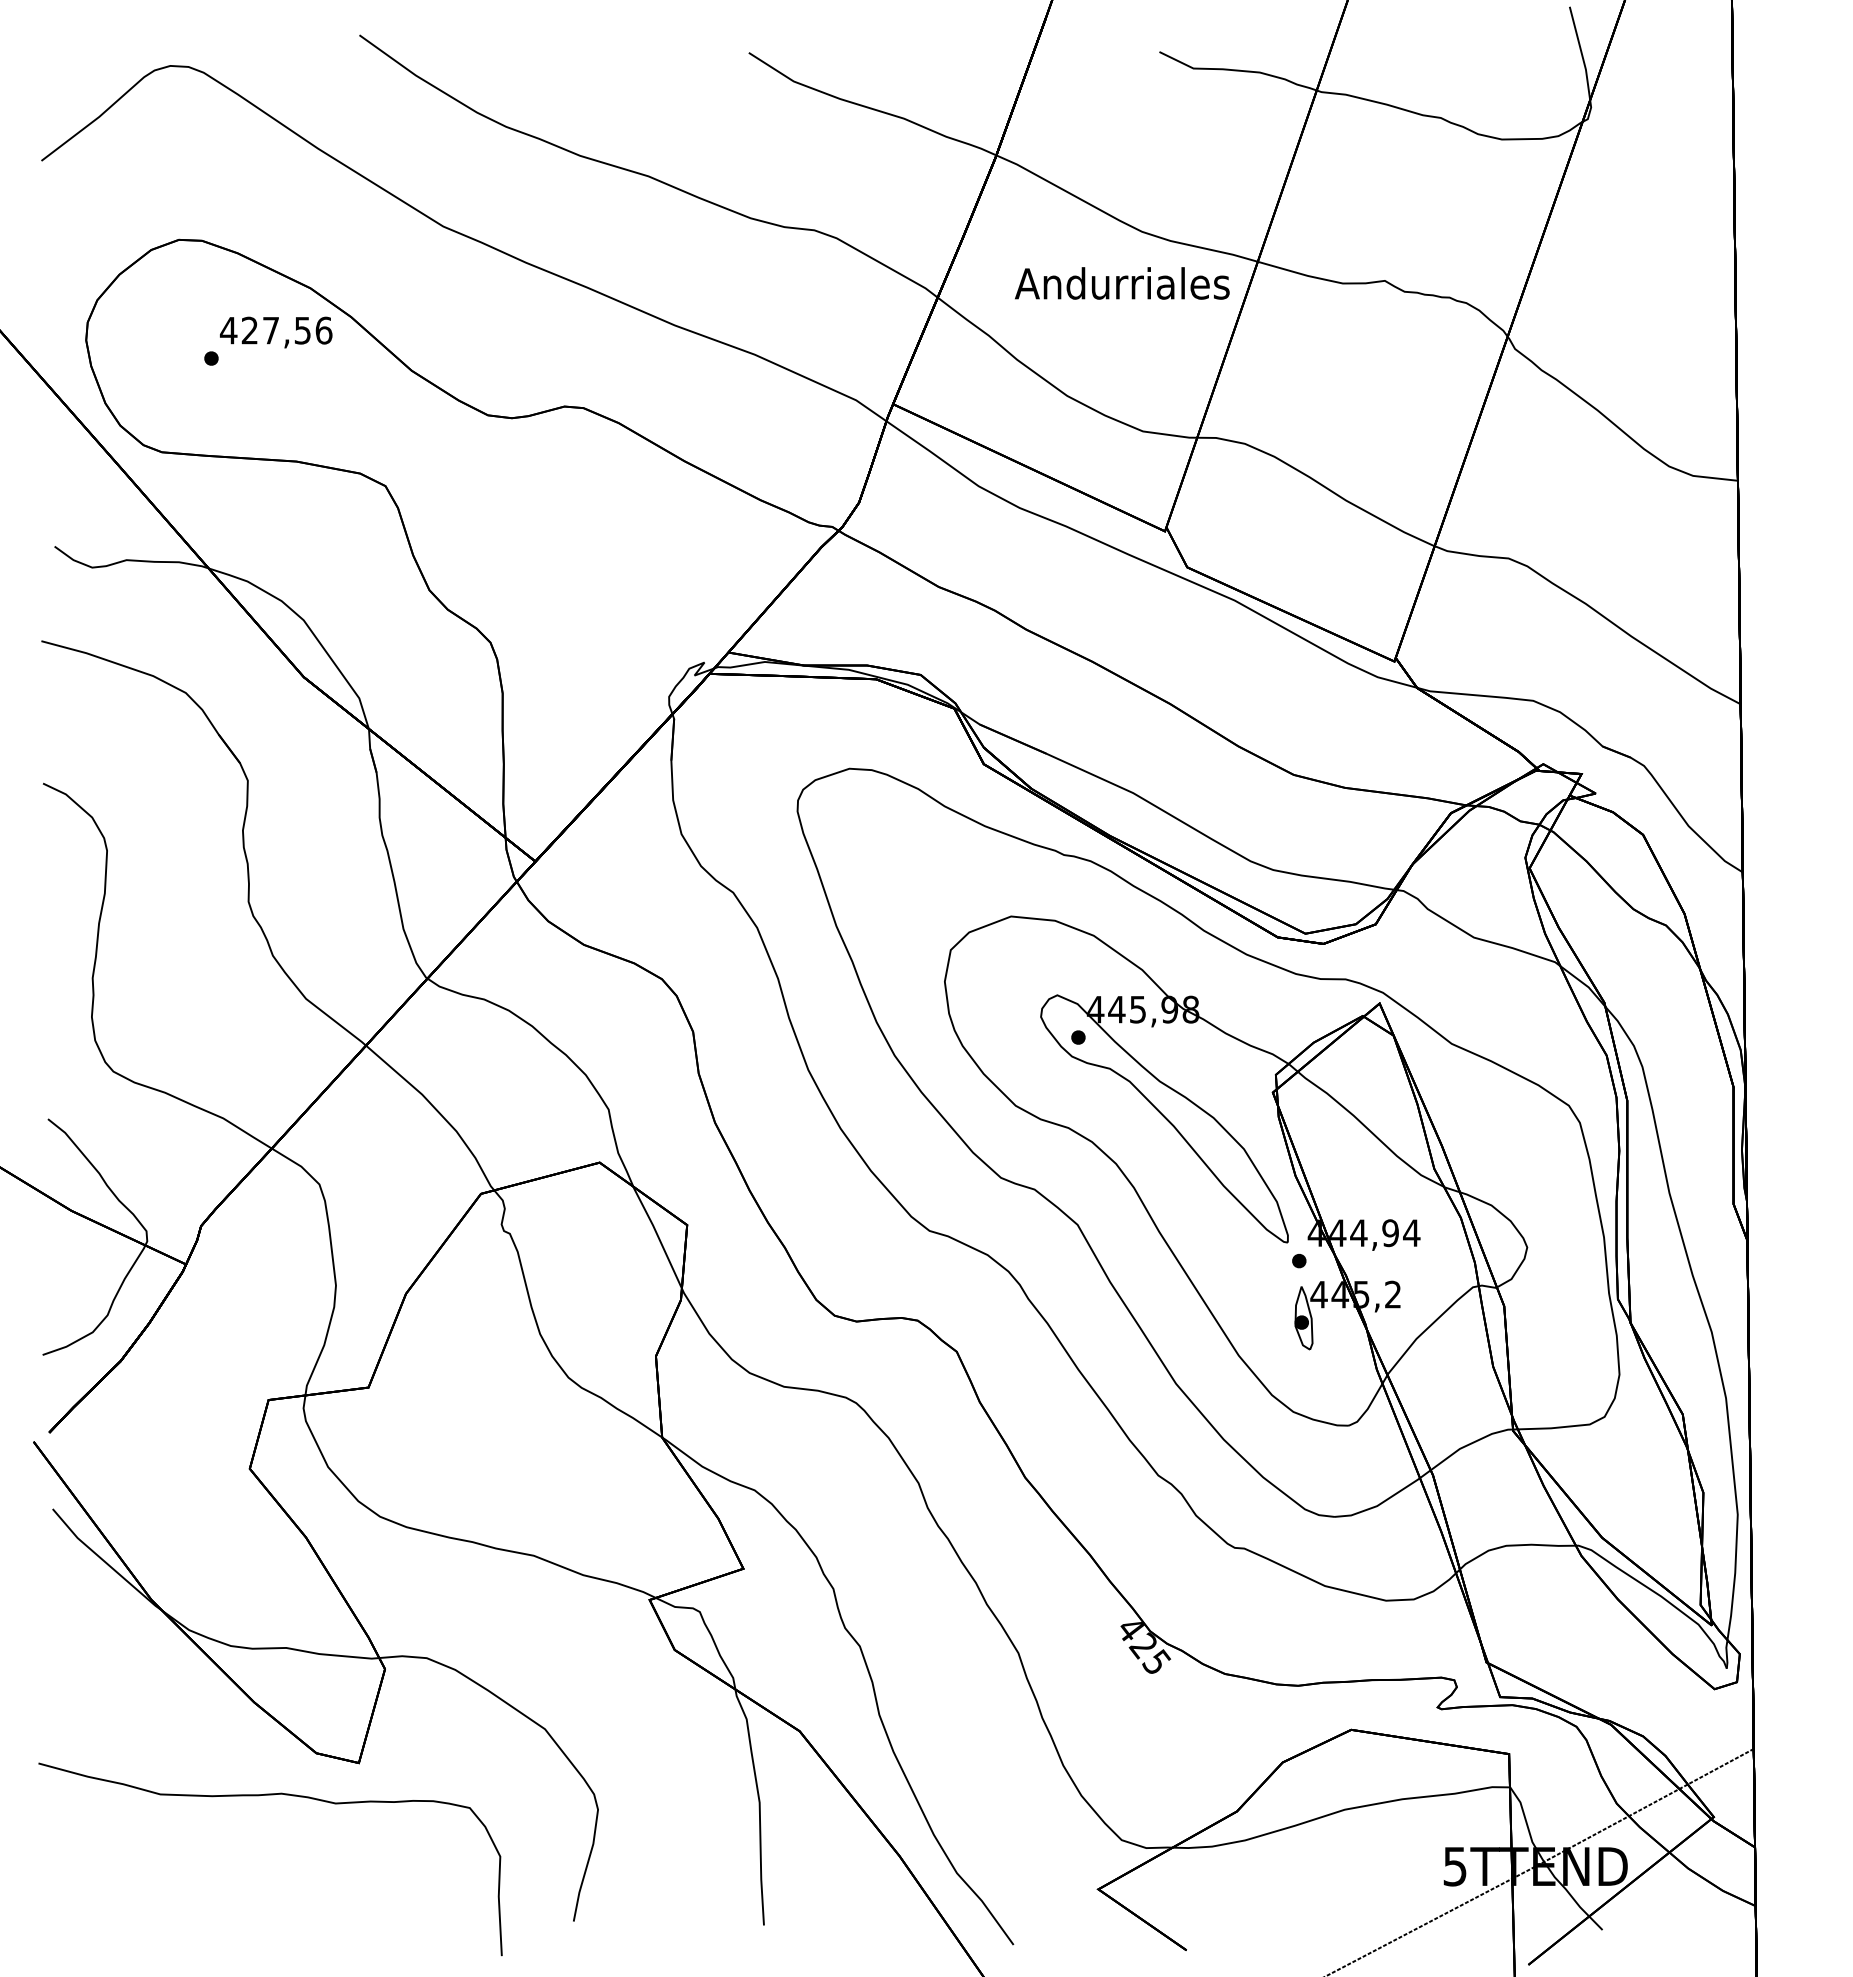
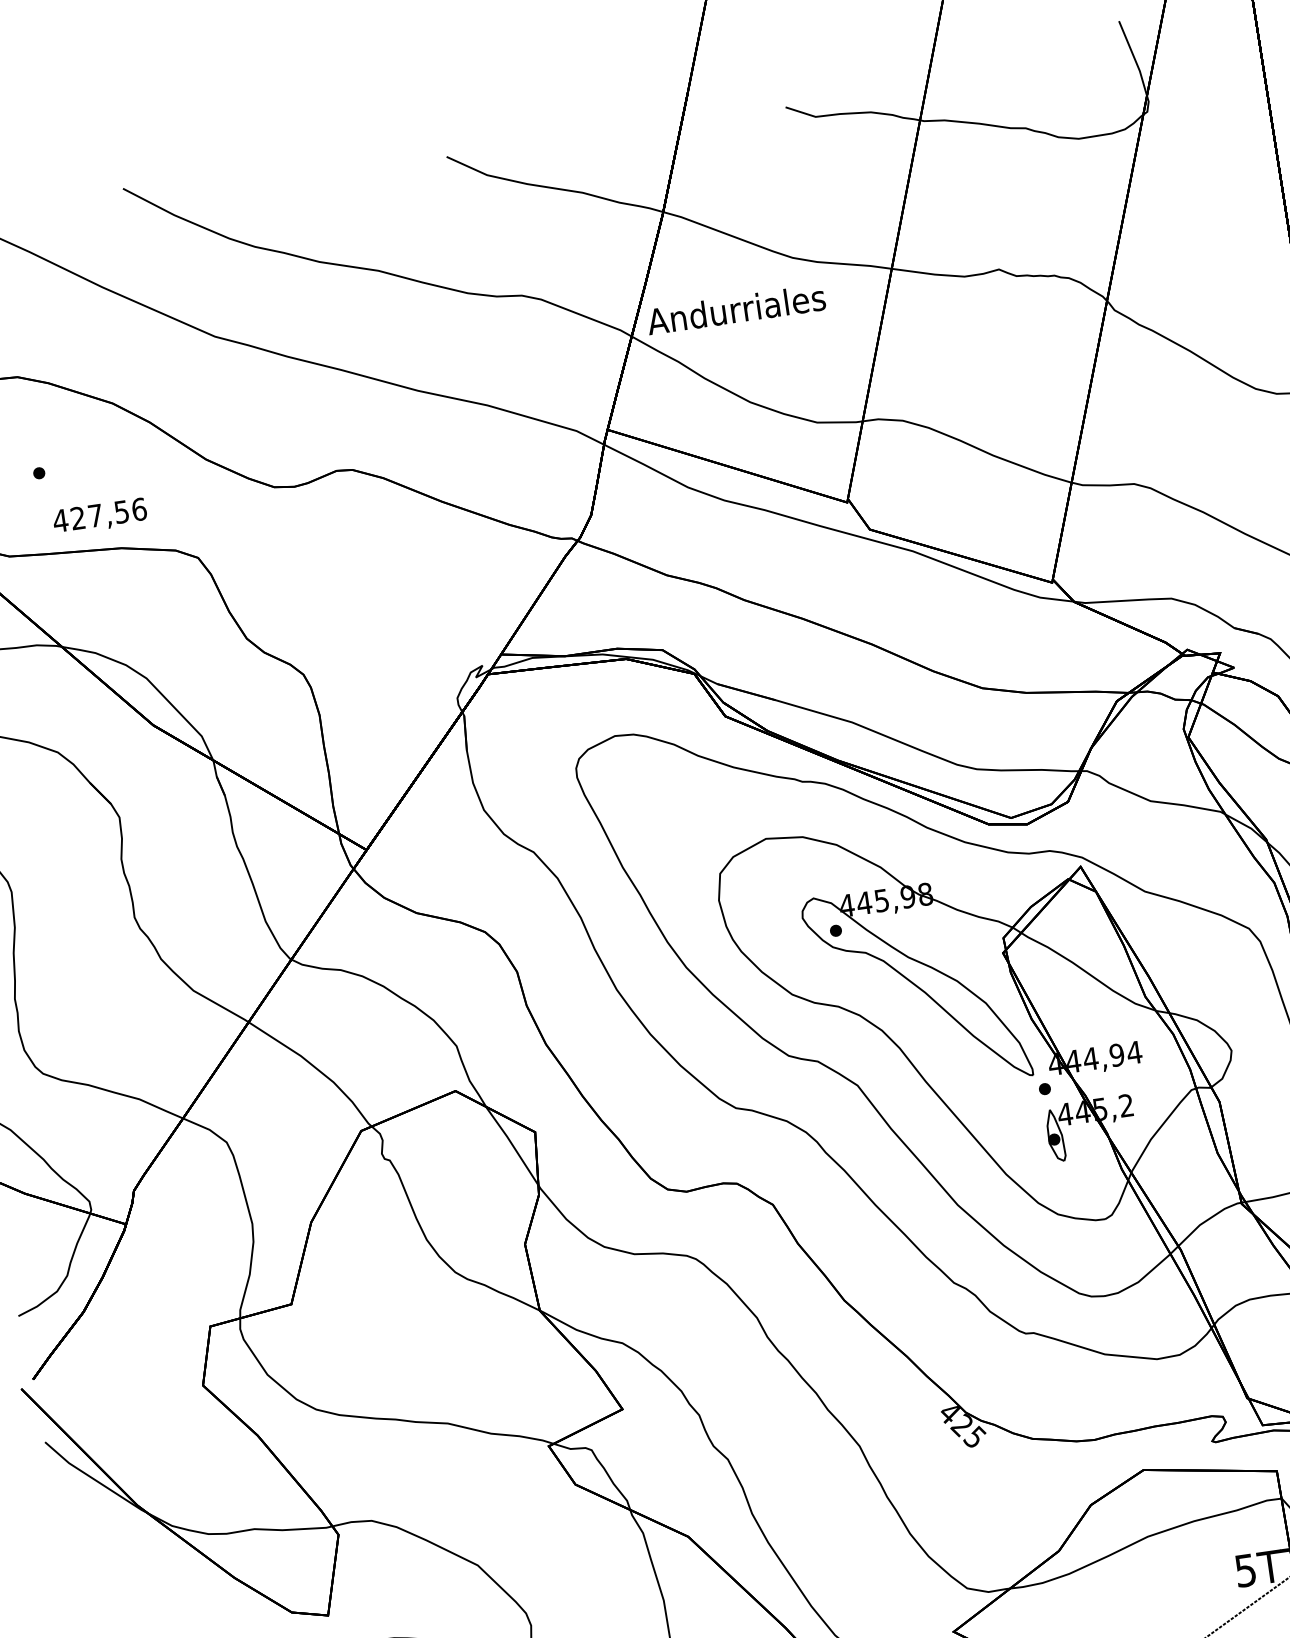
text: (1122, 283) -> (736, 309), moved
text: (276, 332) -> (100, 516), moved

